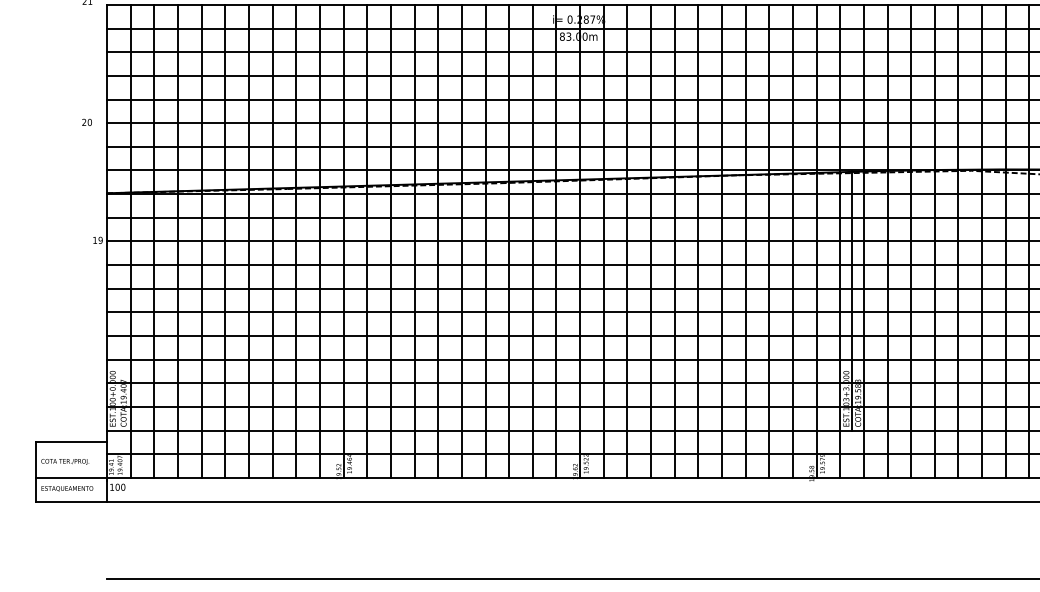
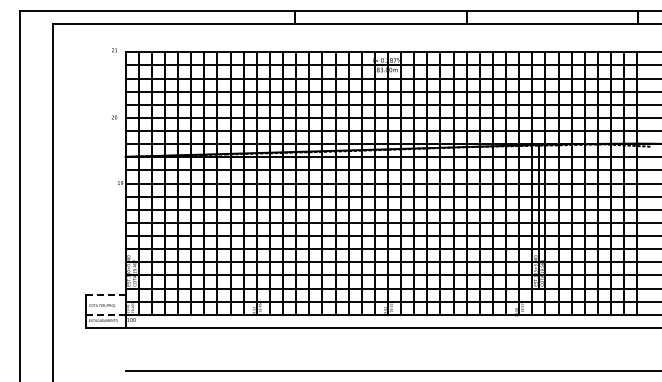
line: (70, 443) -> (105, 295), solid -> dashed
line: (70, 477) -> (105, 314), solid -> dashed

